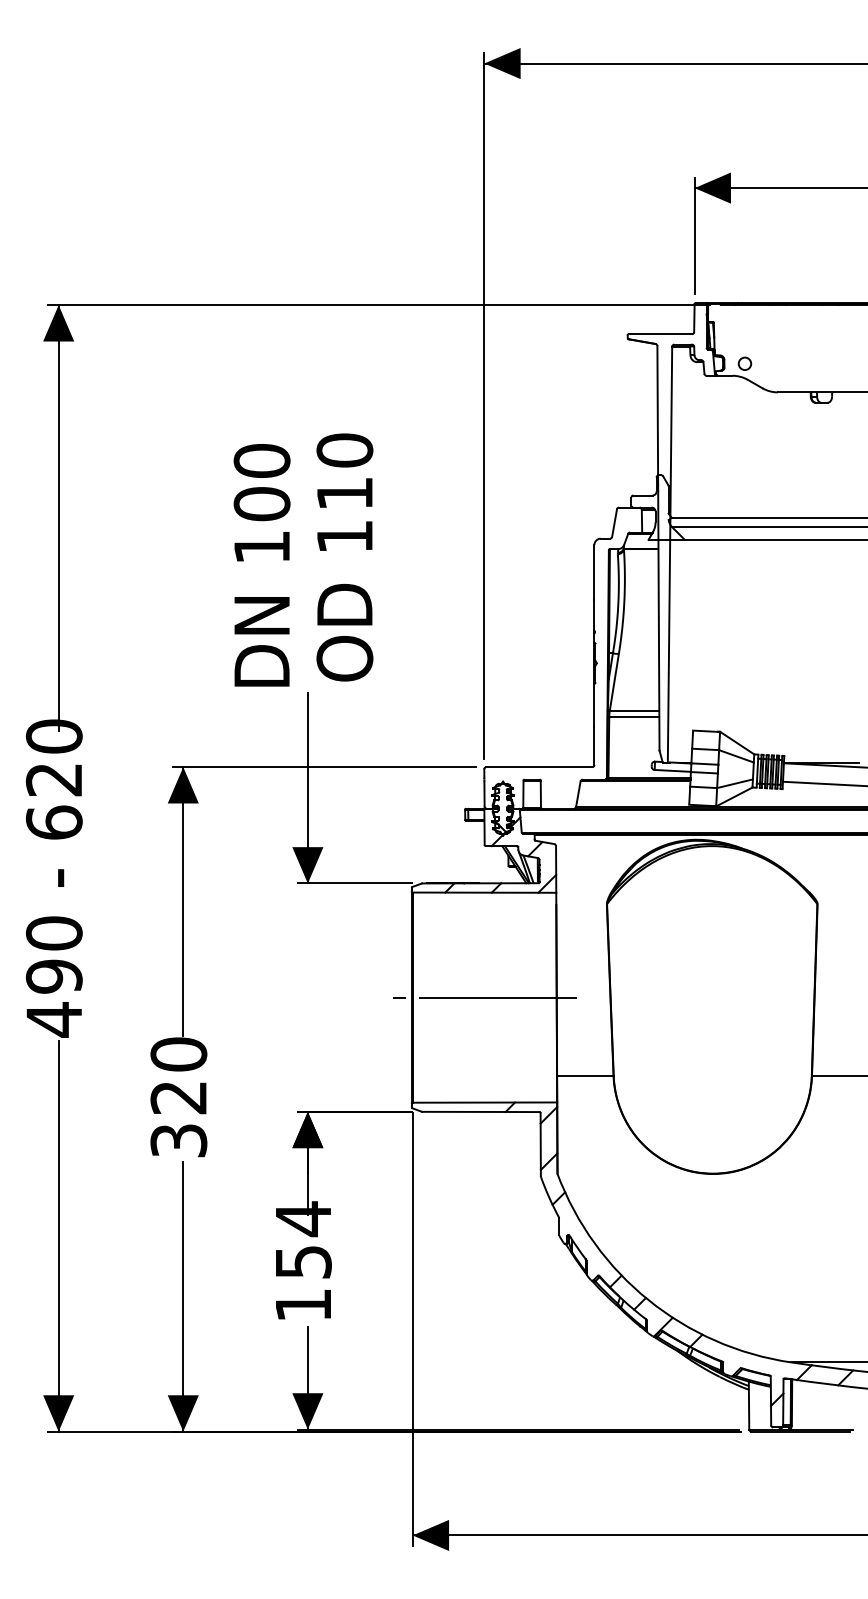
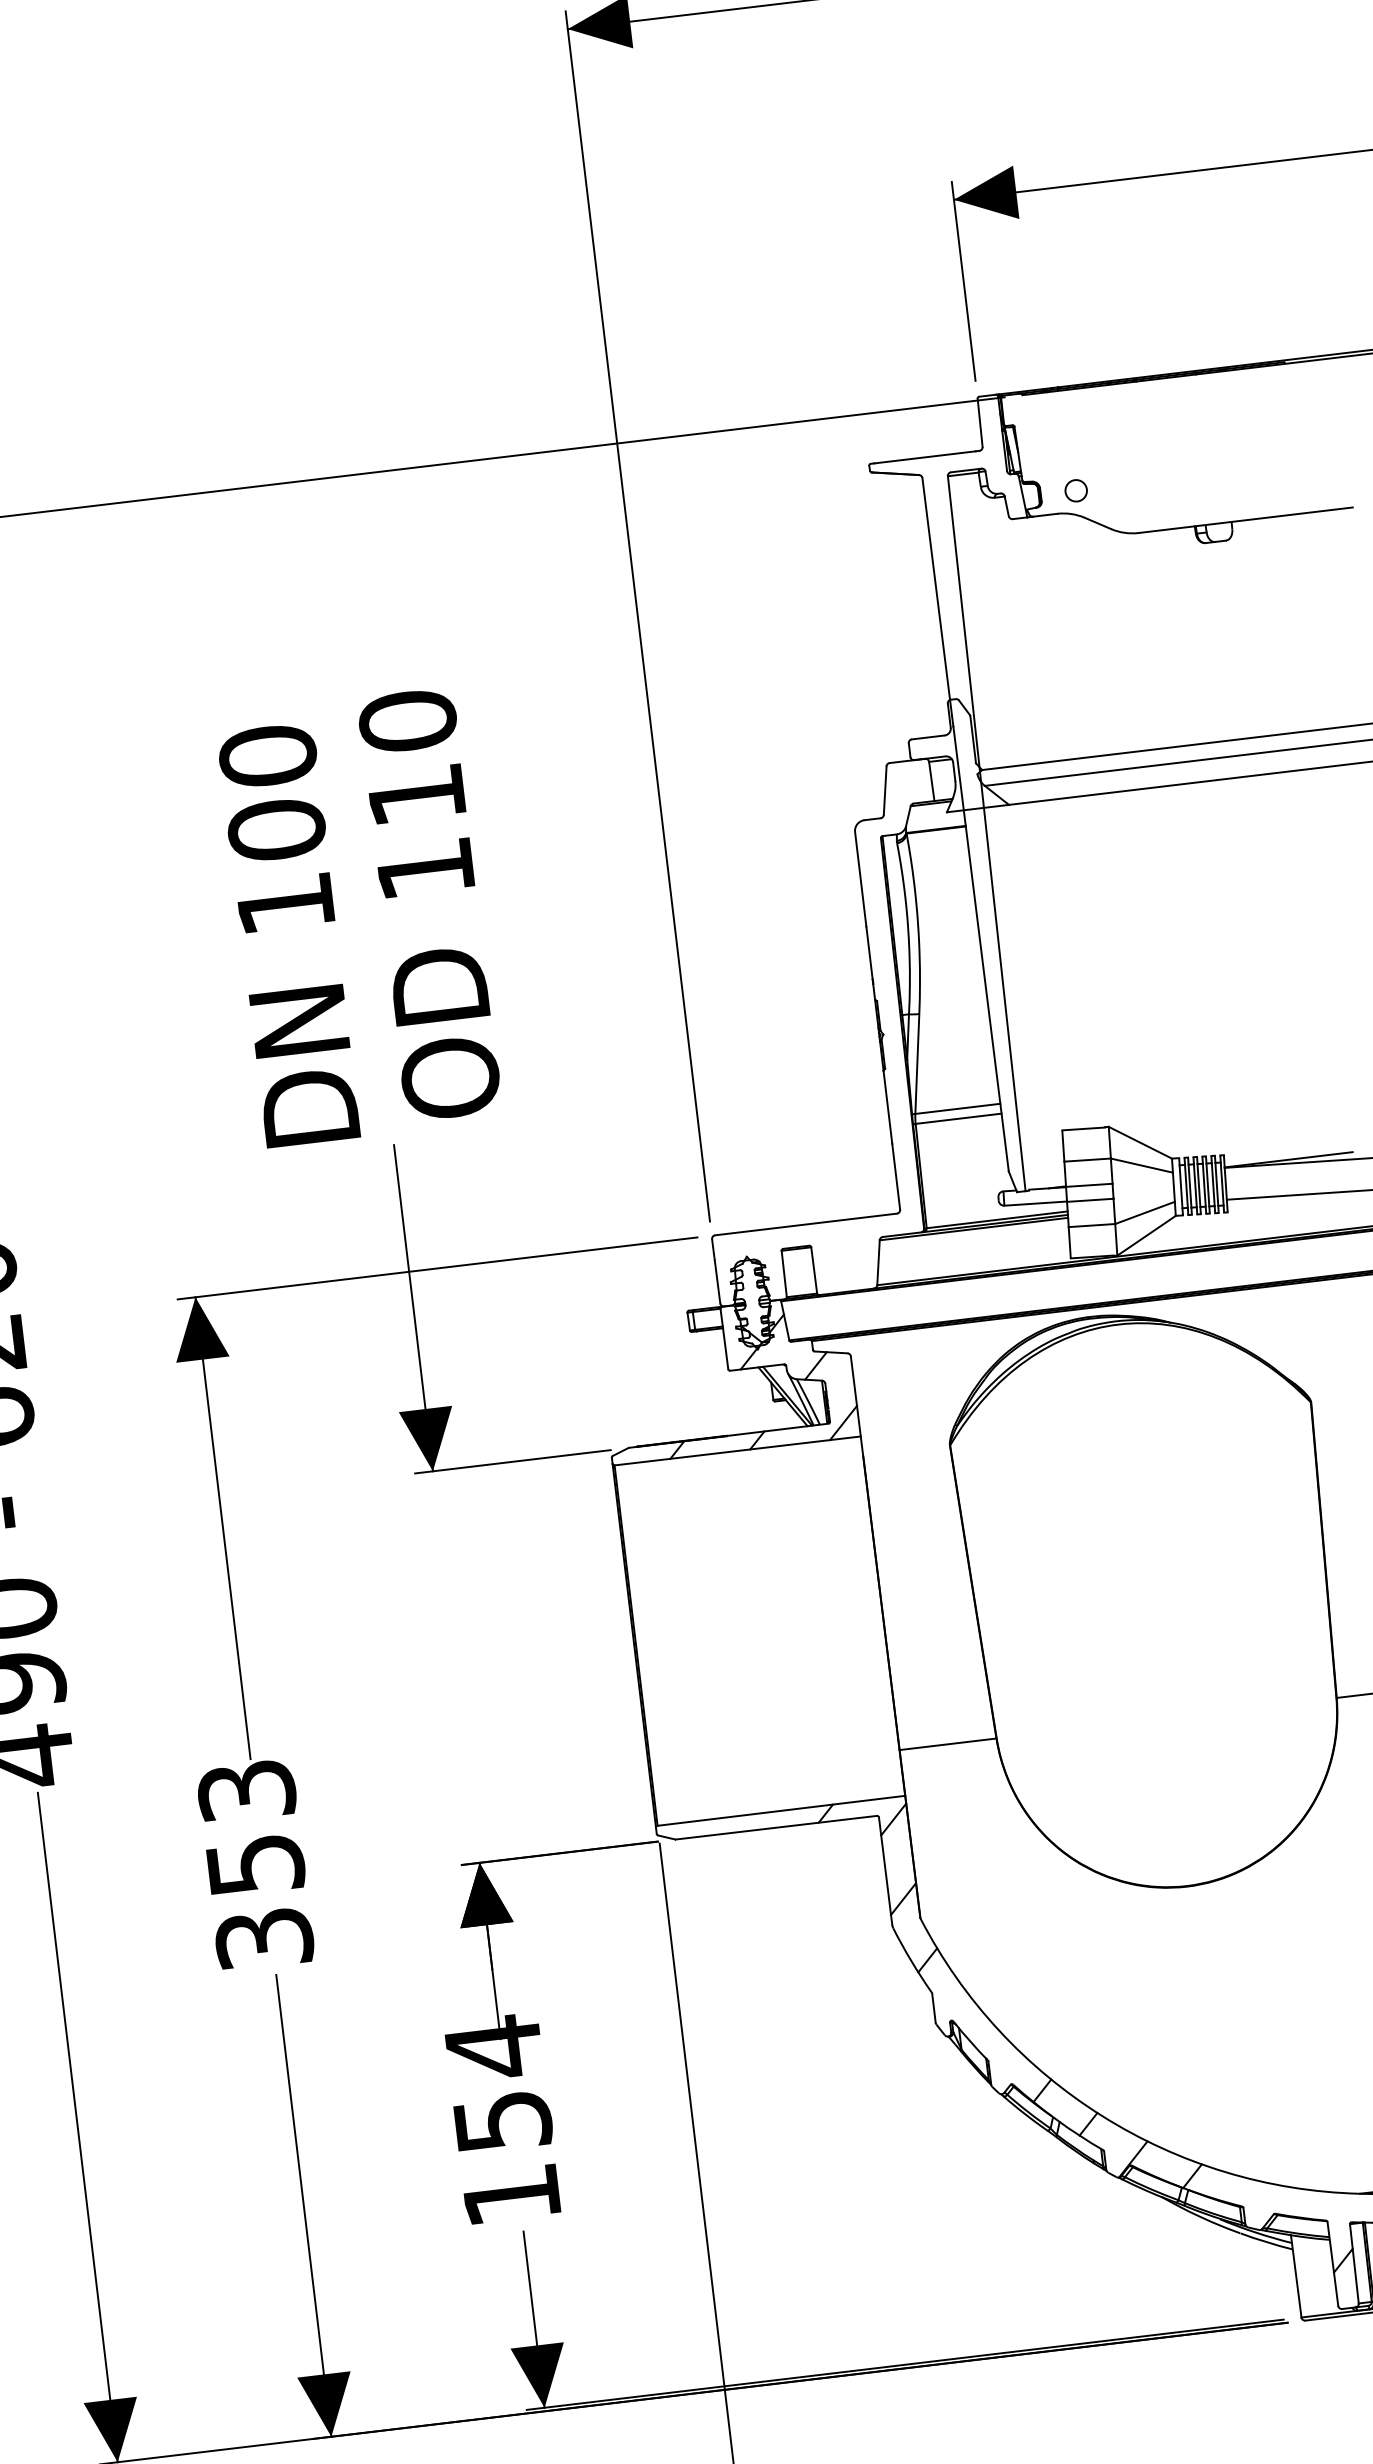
line: (484, 997) -> (759, 1630), removed
text: (178, 1075) -> (250, 1827), 320 -> 353

